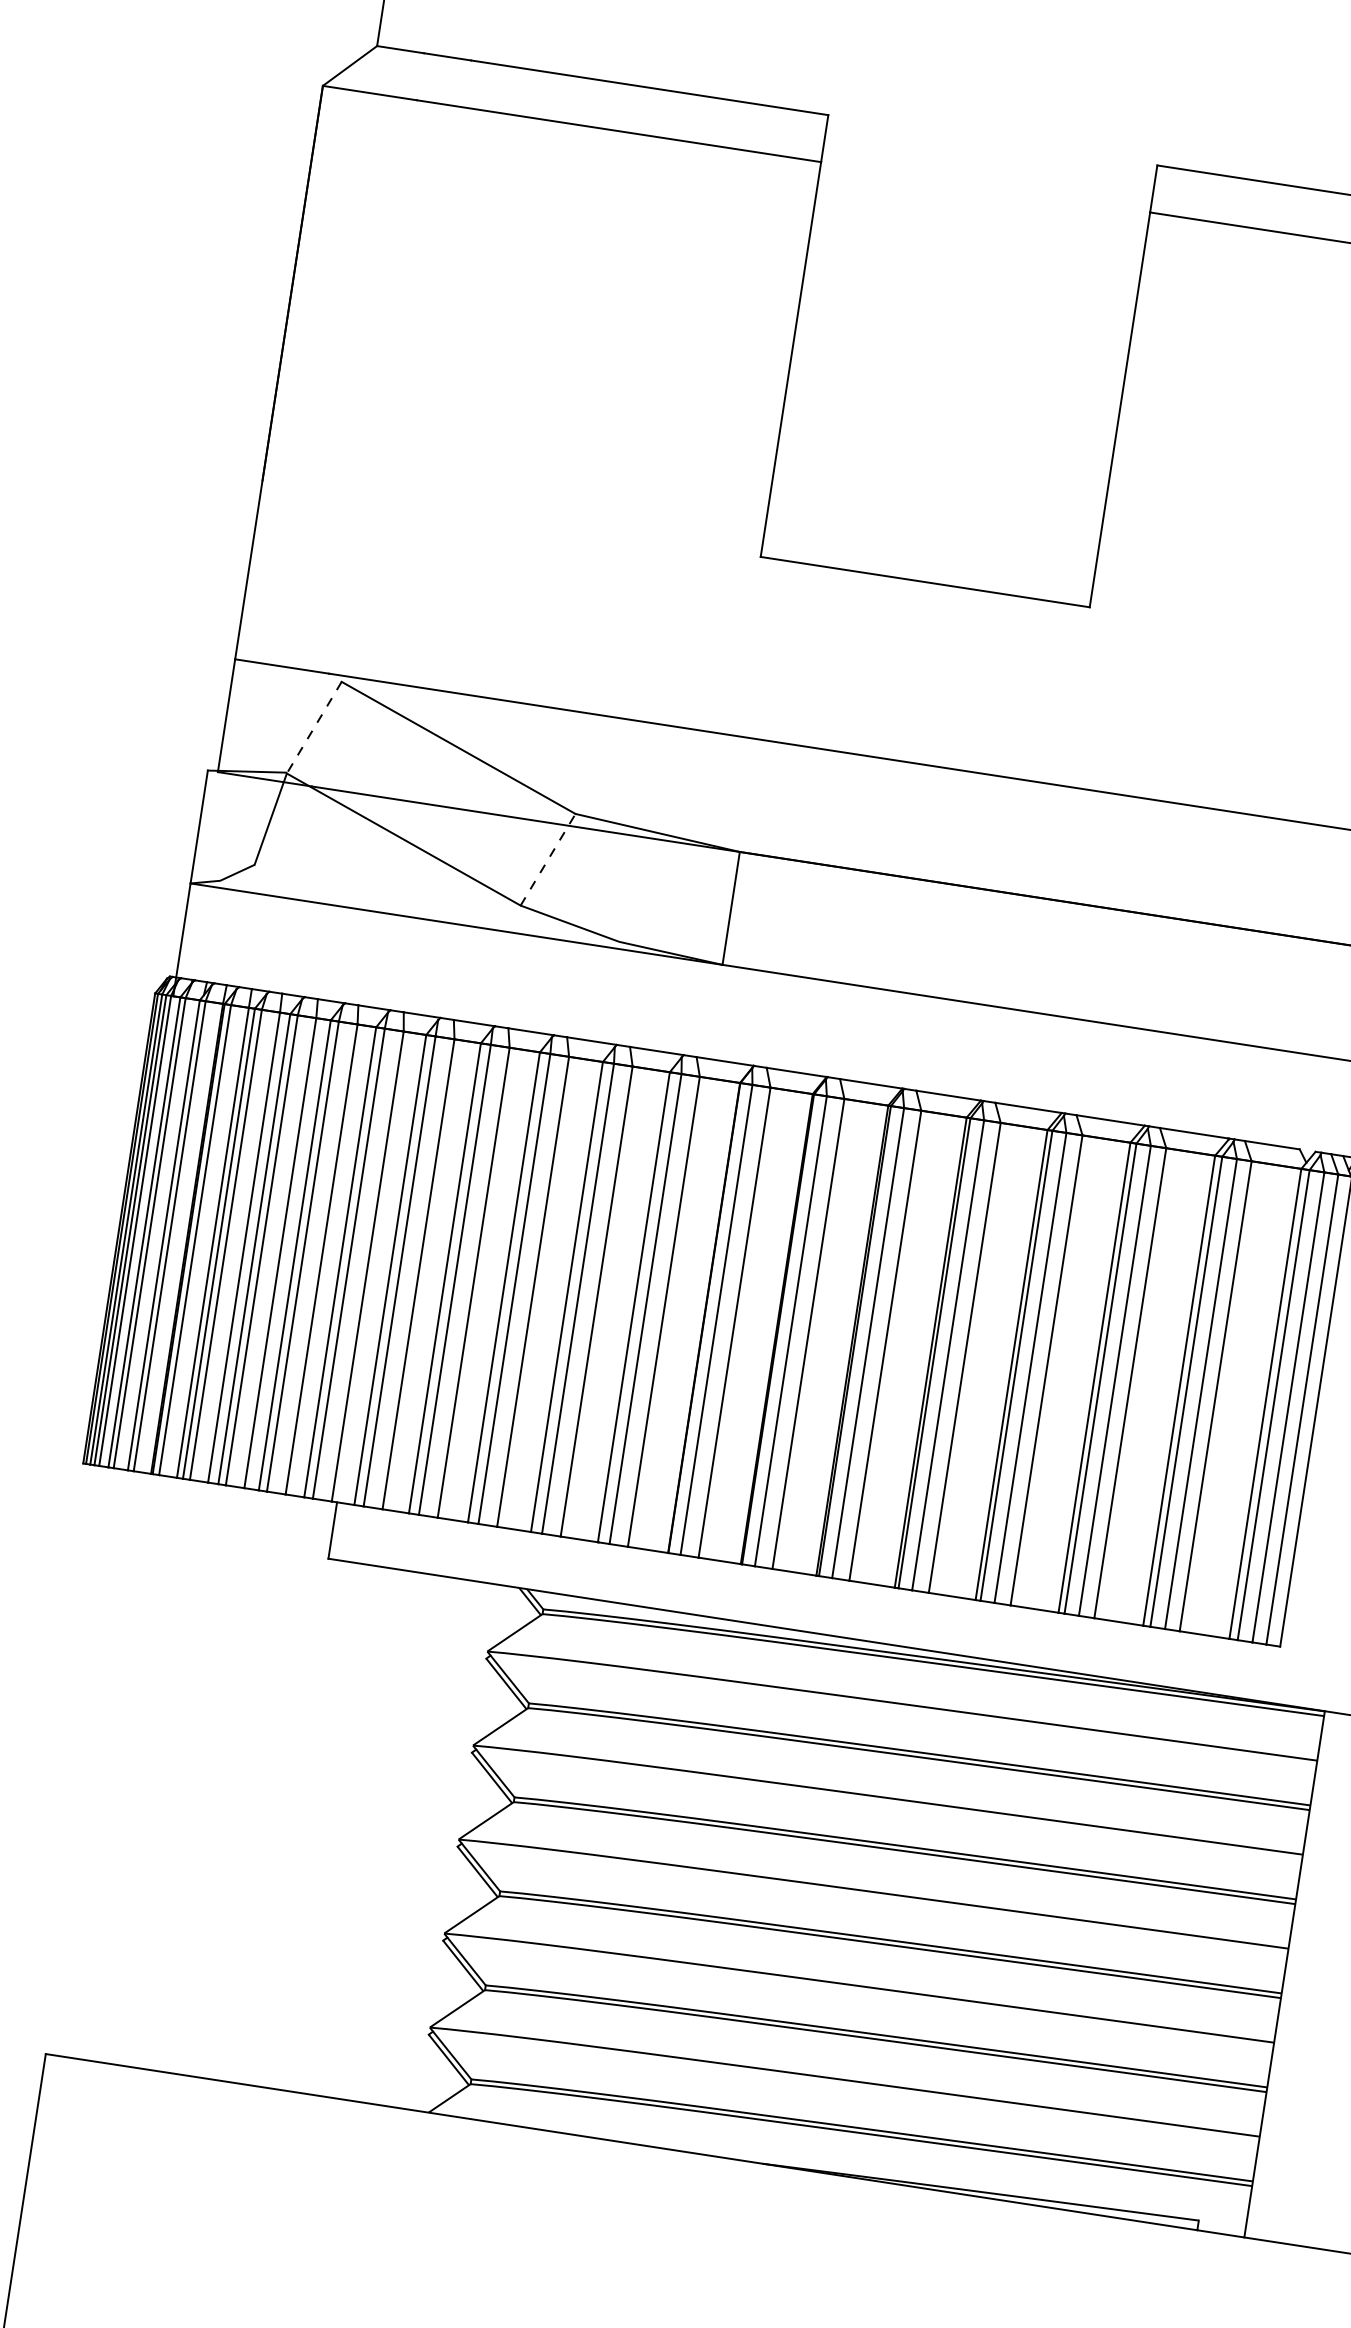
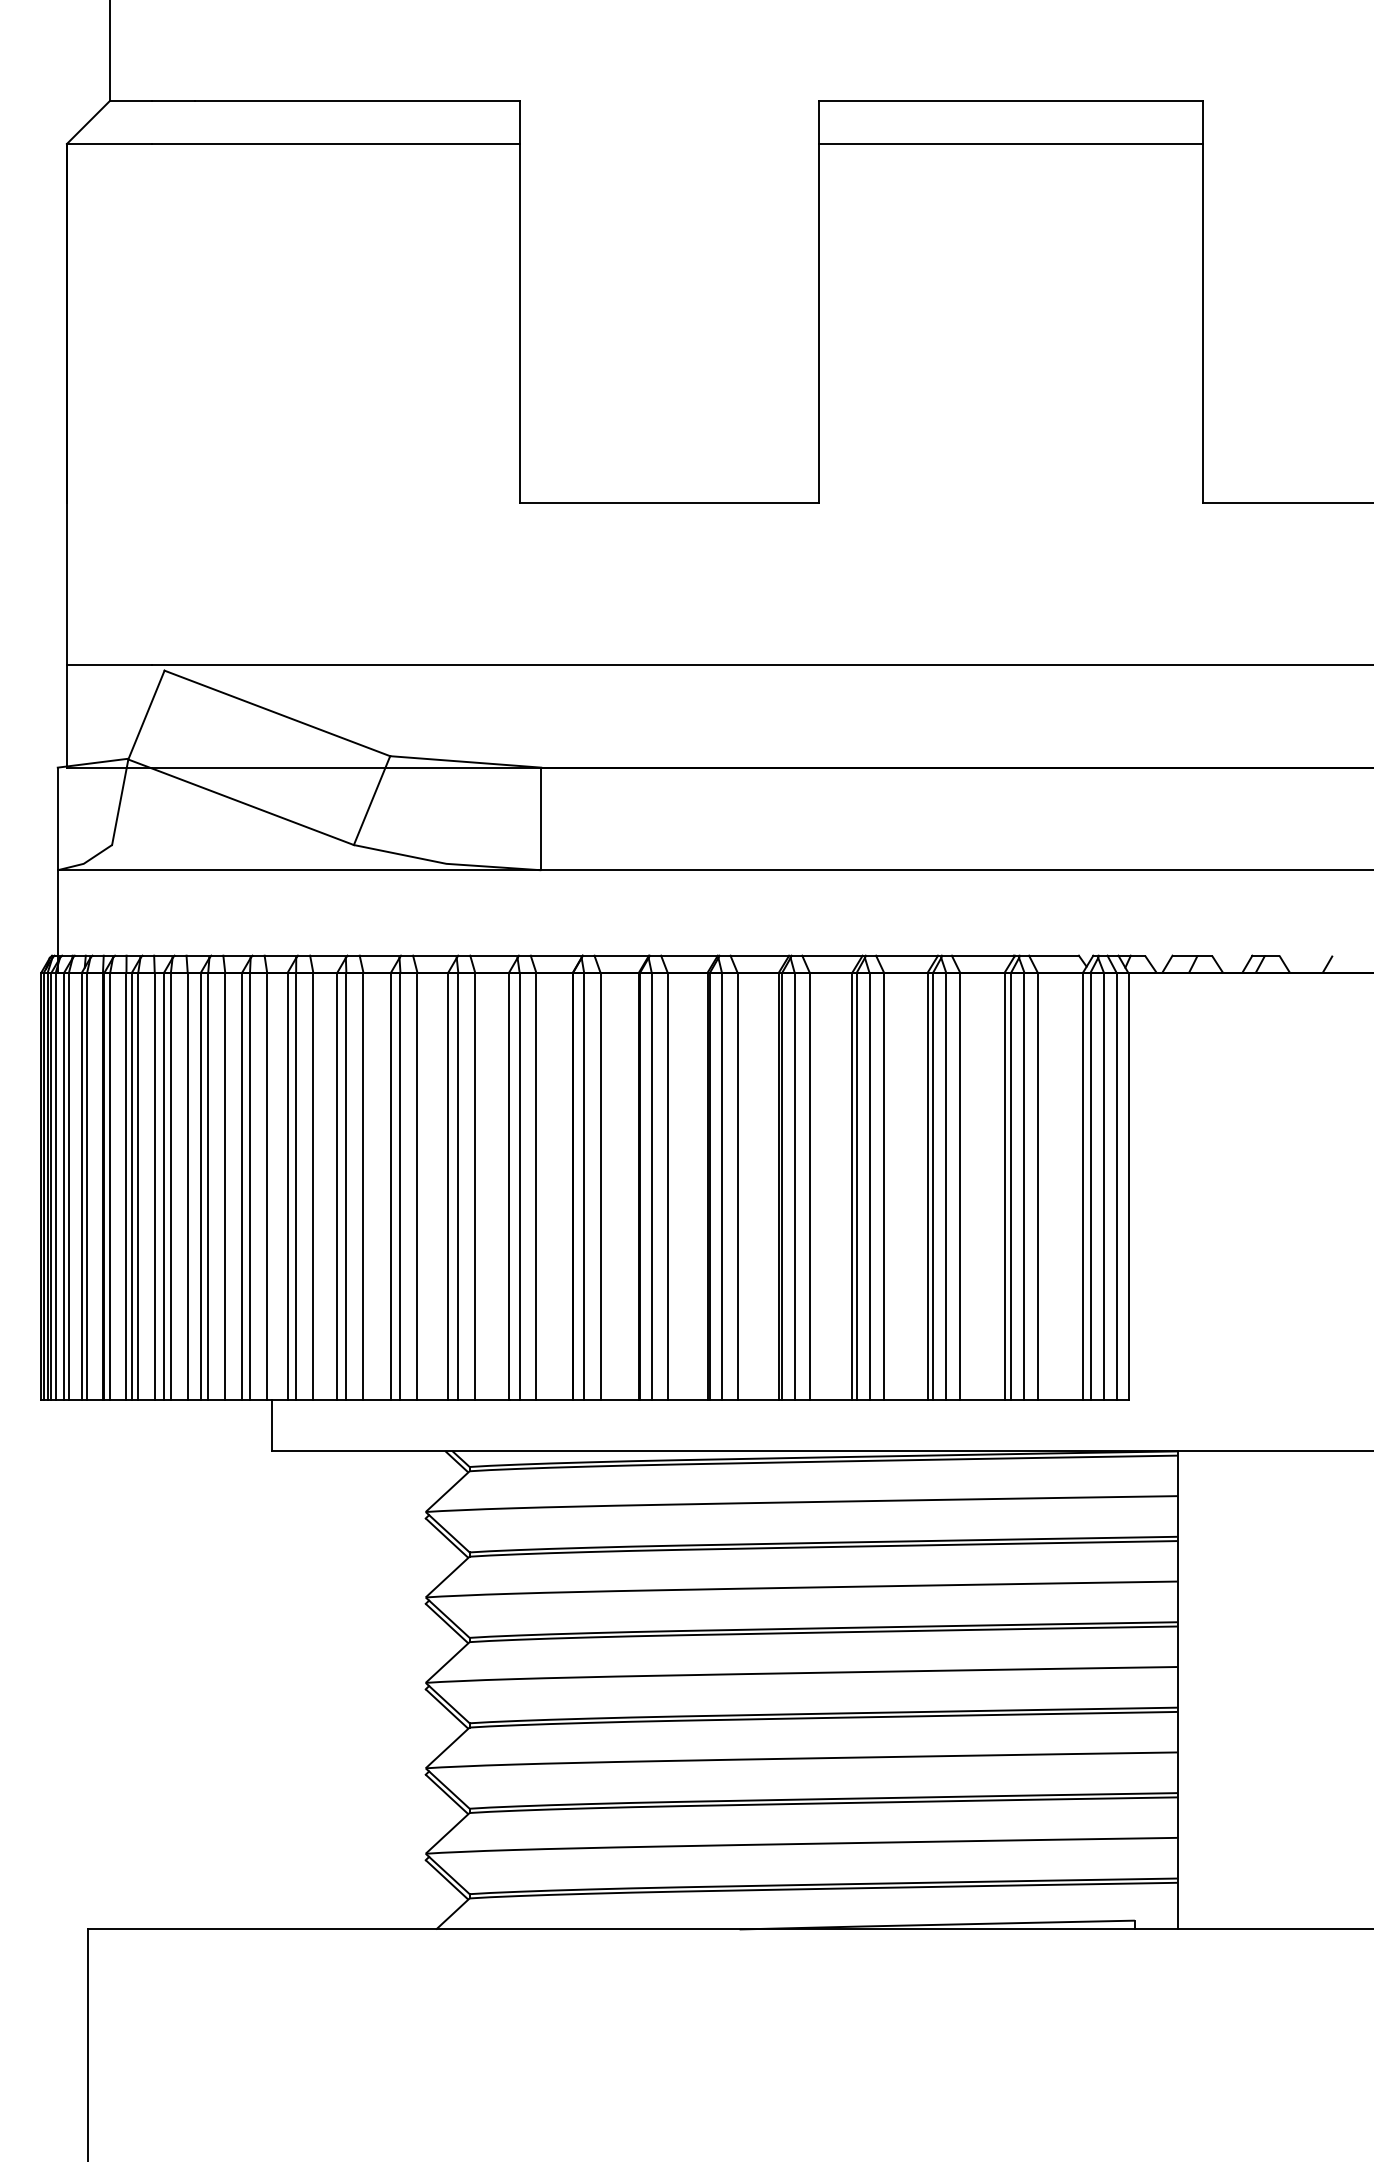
line: (314, 728) -> (146, 715), dashed -> solid
line: (548, 859) -> (372, 800), dashed -> solid

